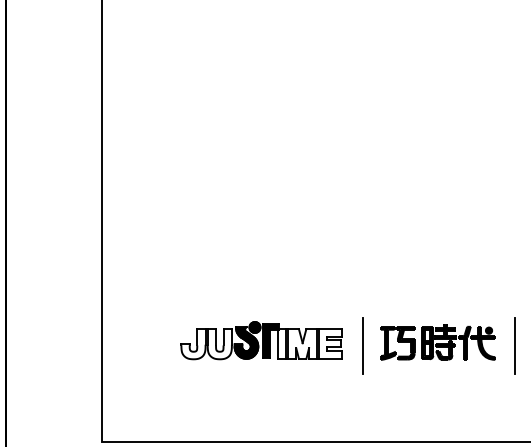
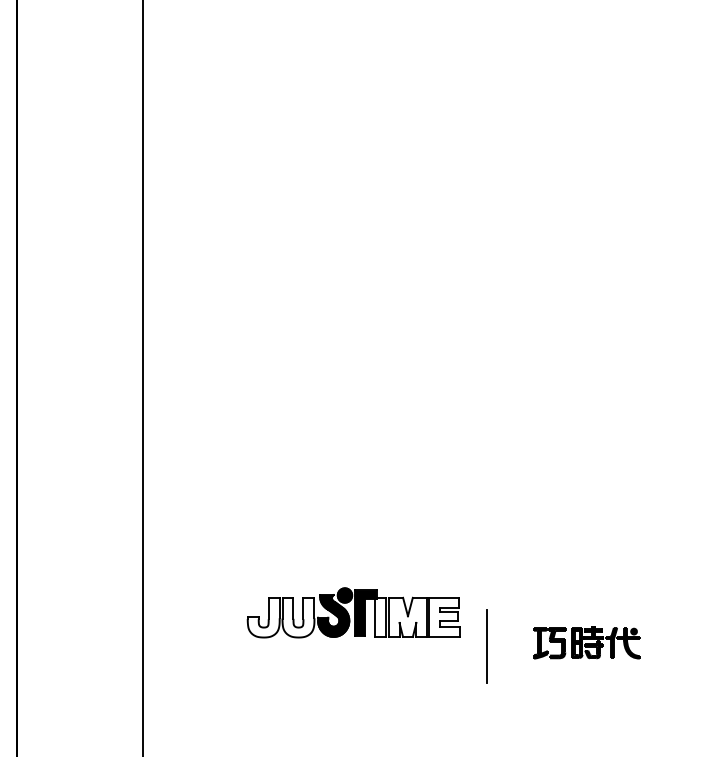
part: (261, 340) -> (353, 612), moved
part: (437, 342) -> (586, 642), size x0.7
line: (514, 345) -> (687, 646), removed

